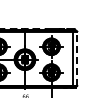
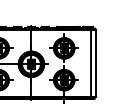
line: (77, 58) -> (96, 62), dashed -> solid

